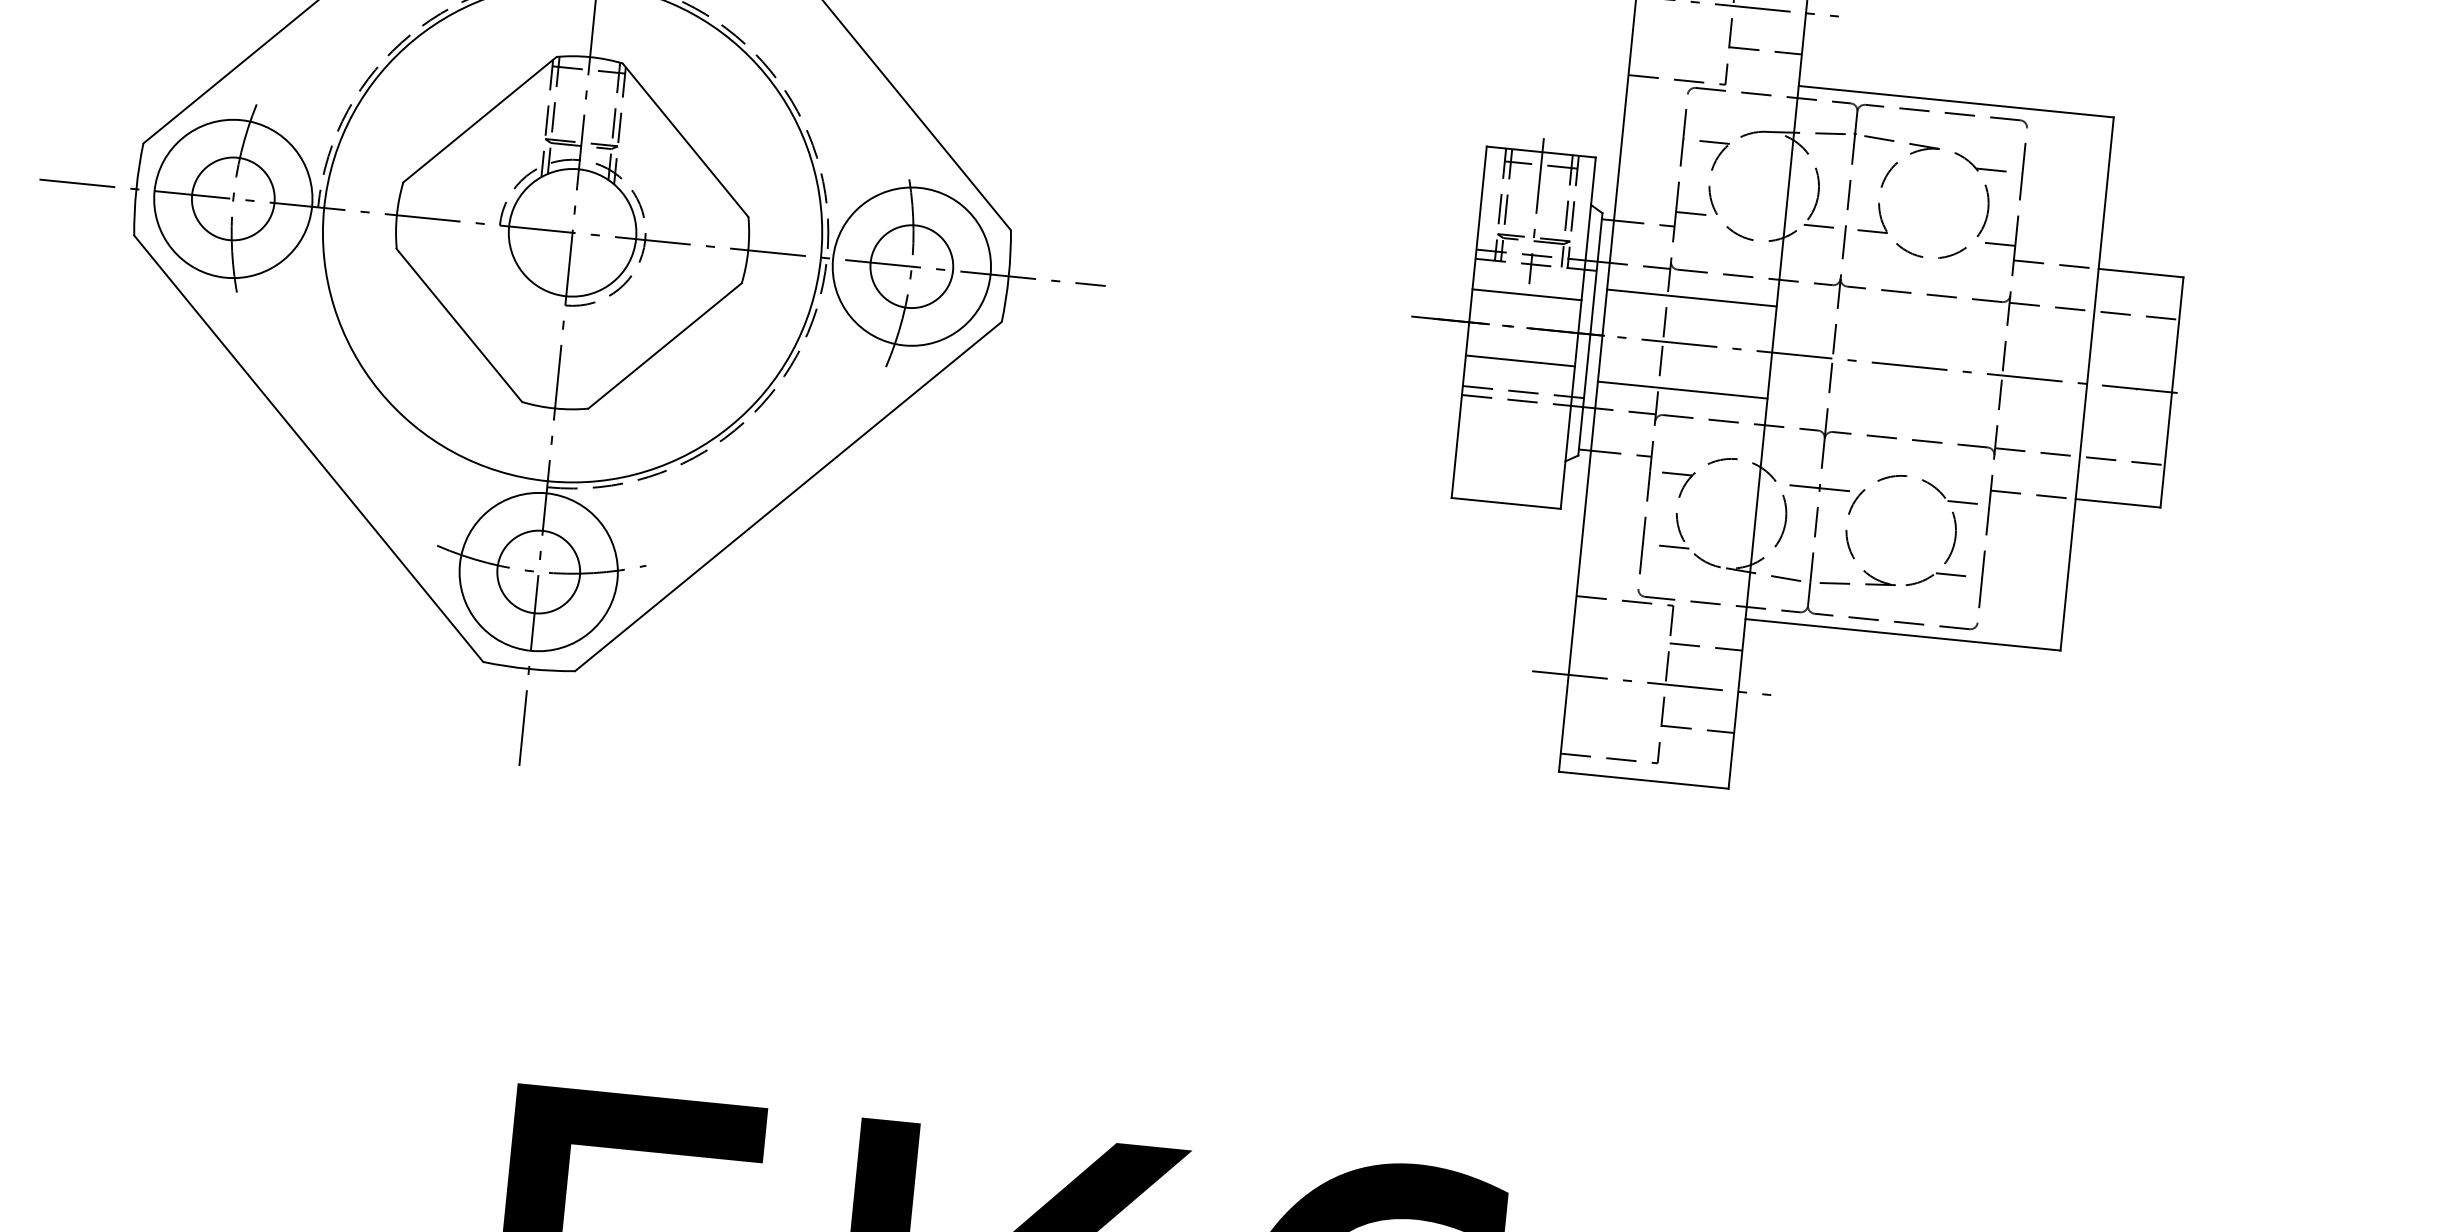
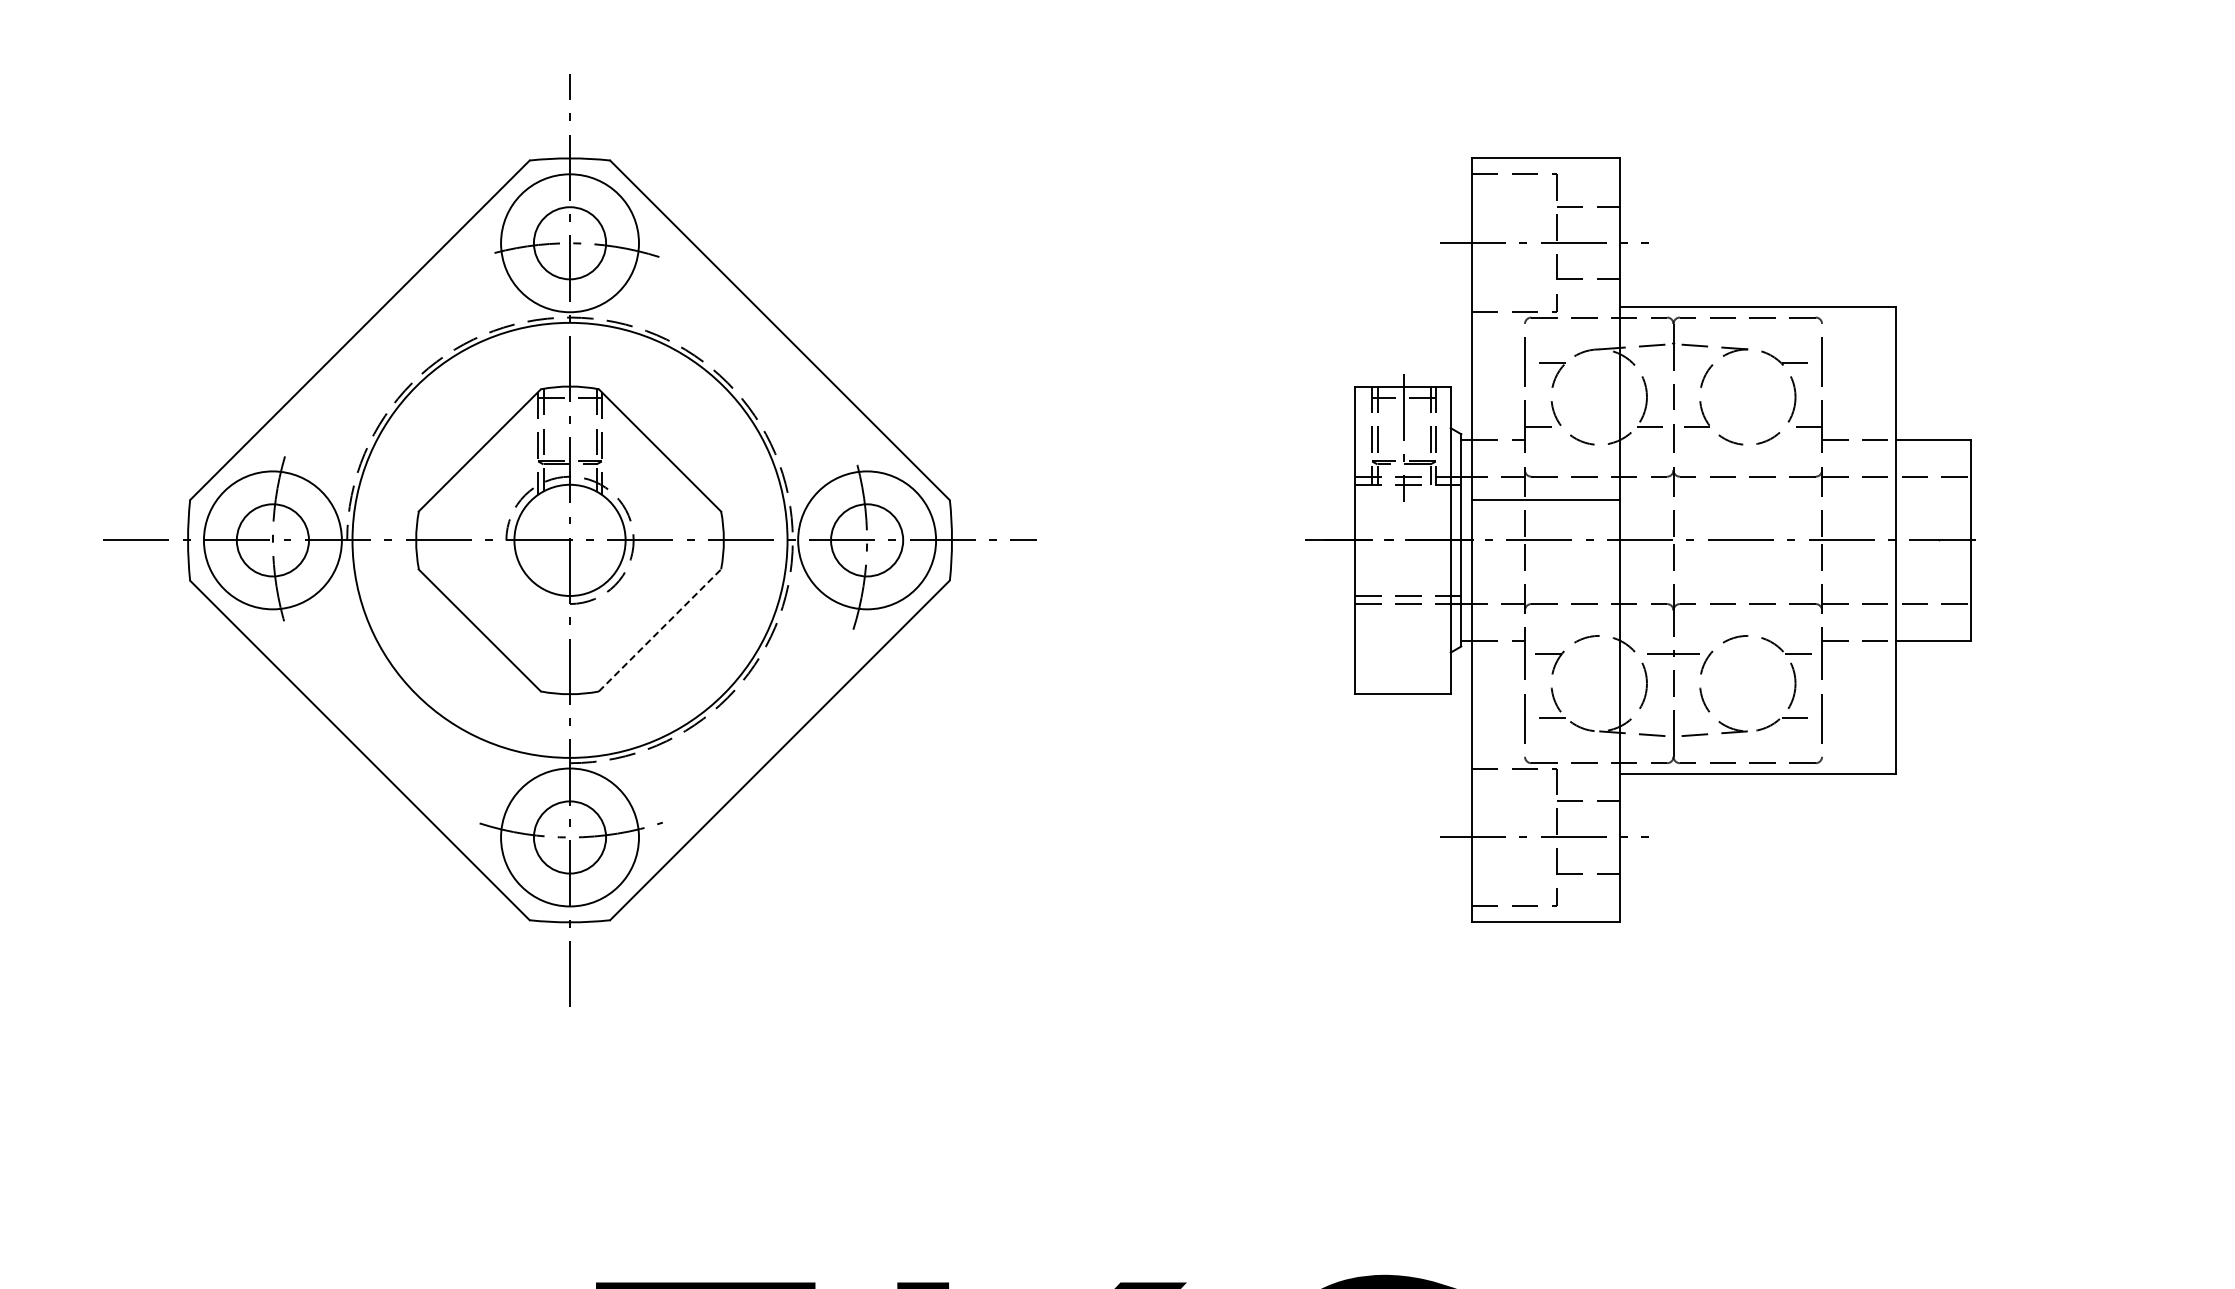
line: (1526, 294) -> (1402, 511), removed
line: (665, 346) -> (660, 630), solid -> dashed
line: (1519, 360) -> (1402, 569), removed
line: (1681, 389) -> (1545, 580), removed

